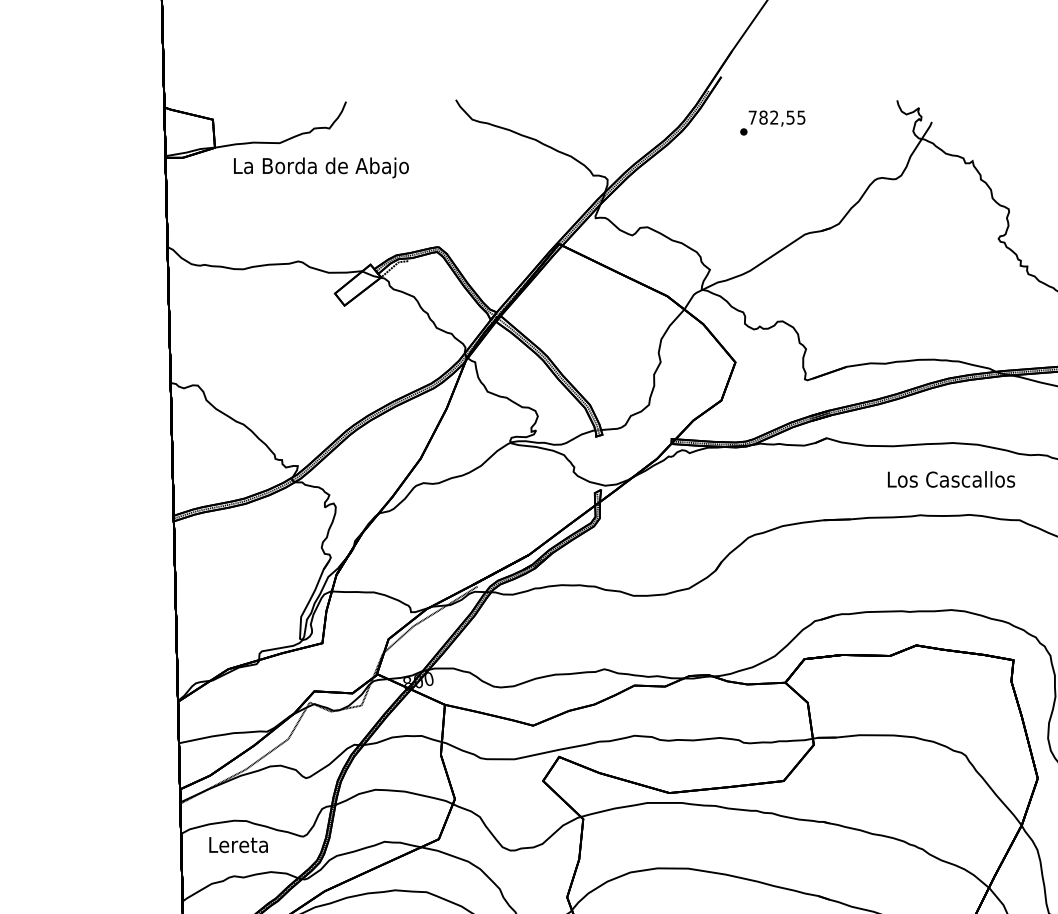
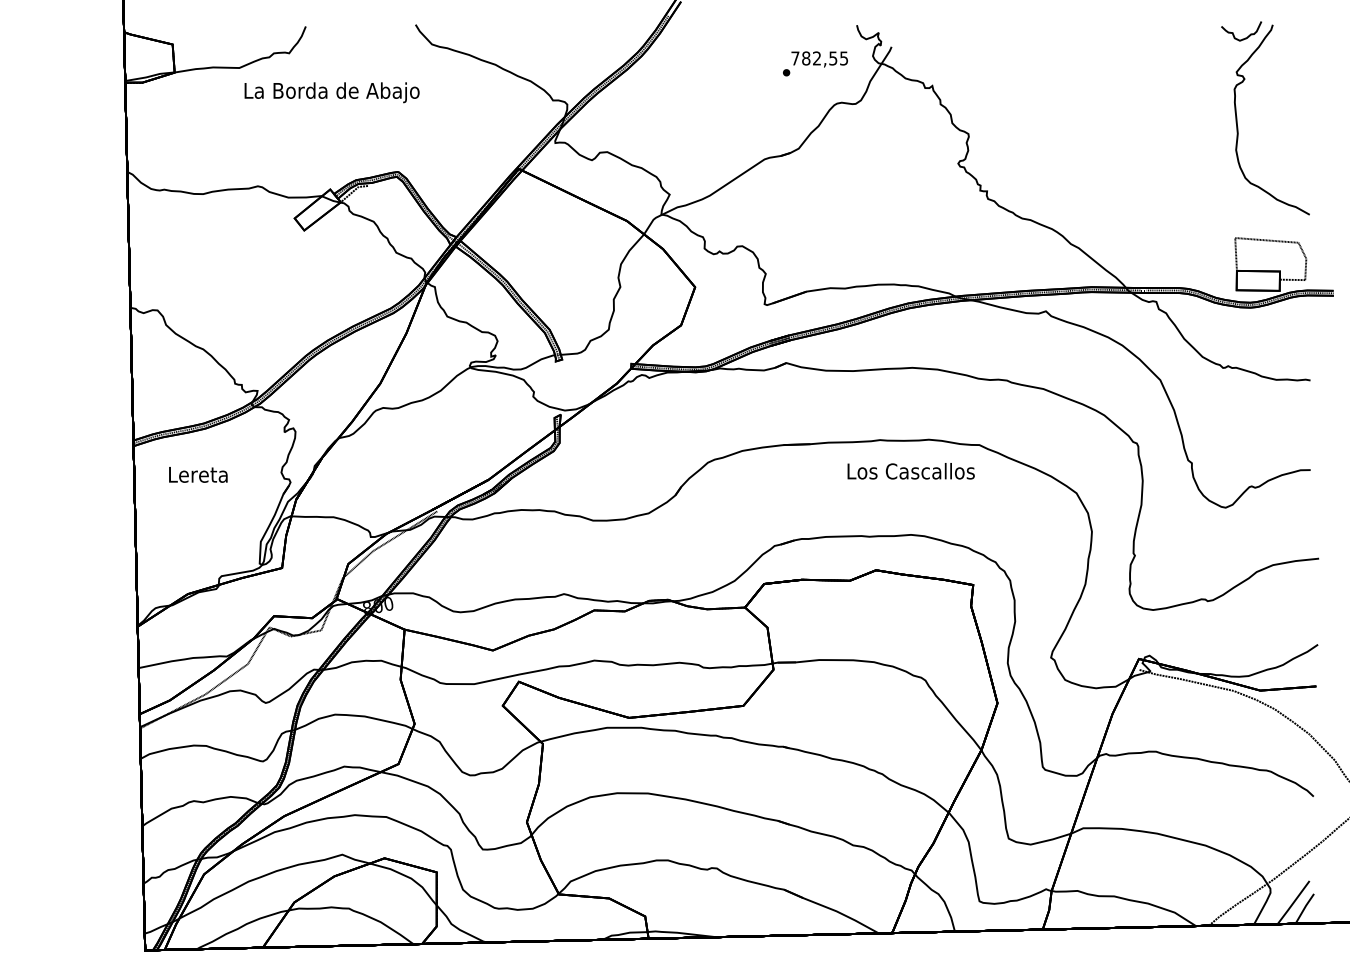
text: (772, 122) -> (815, 63), moved
text: (320, 167) -> (331, 92), moved
text: (950, 479) -> (910, 471), moved
text: (238, 844) -> (198, 474), moved

